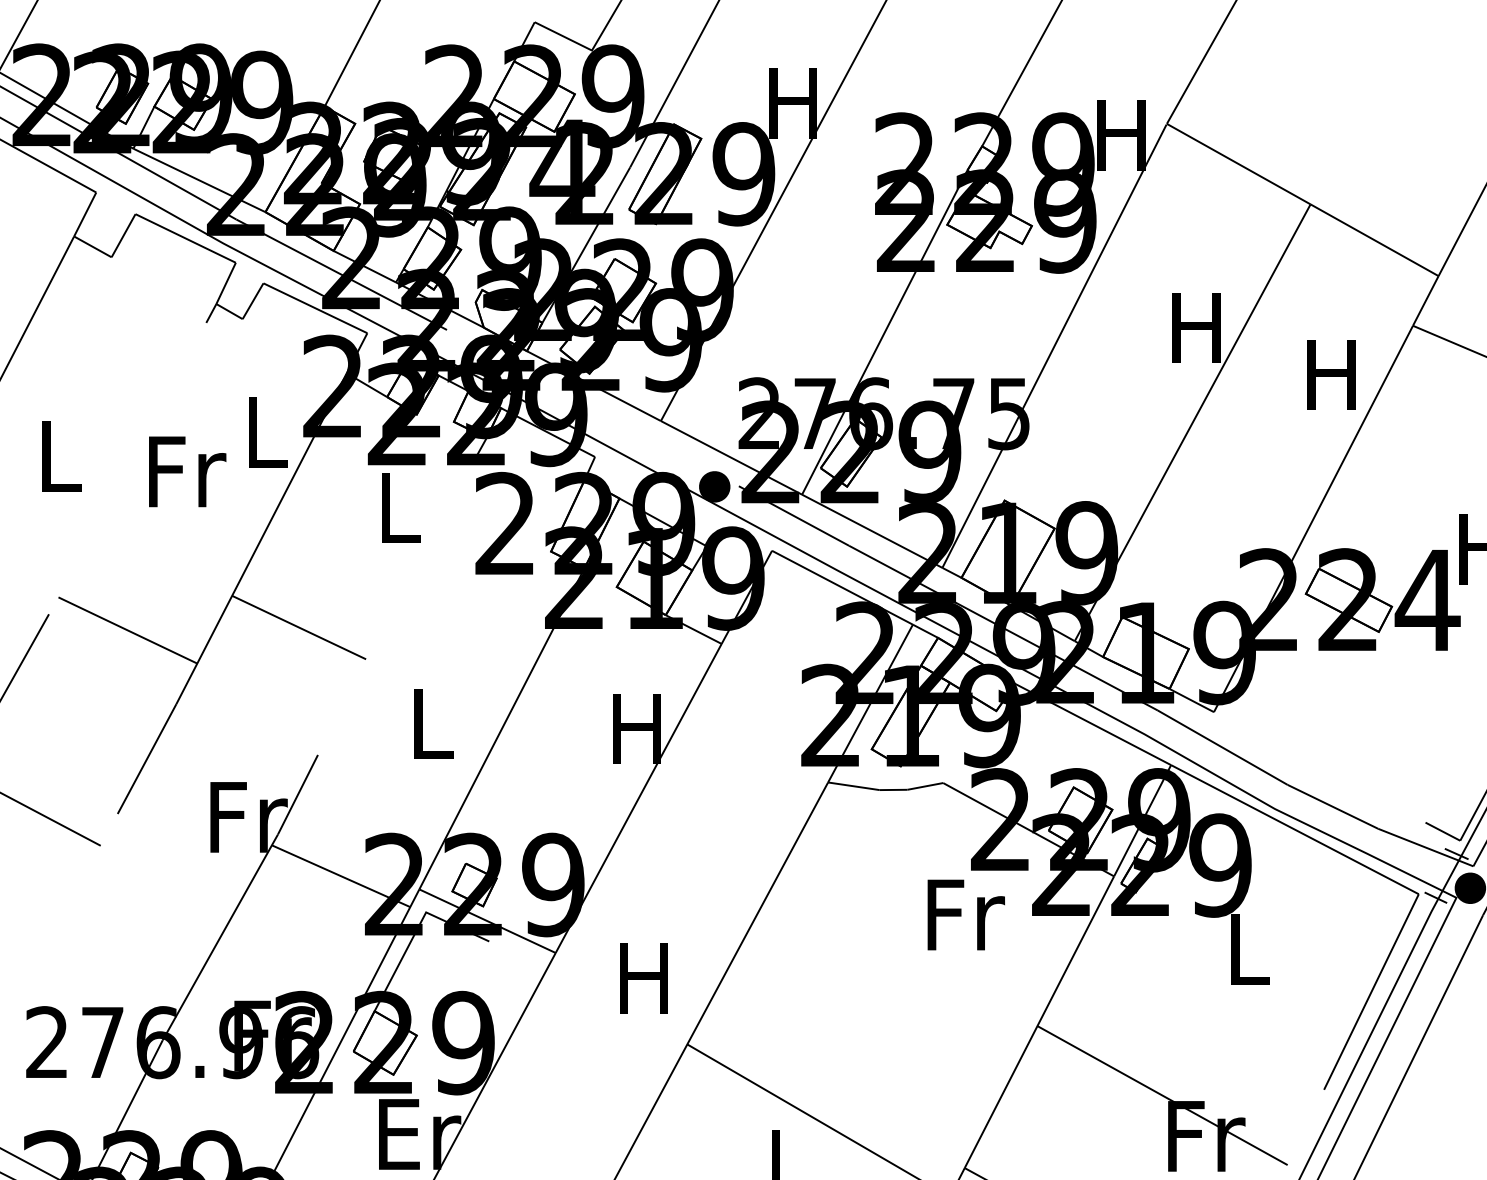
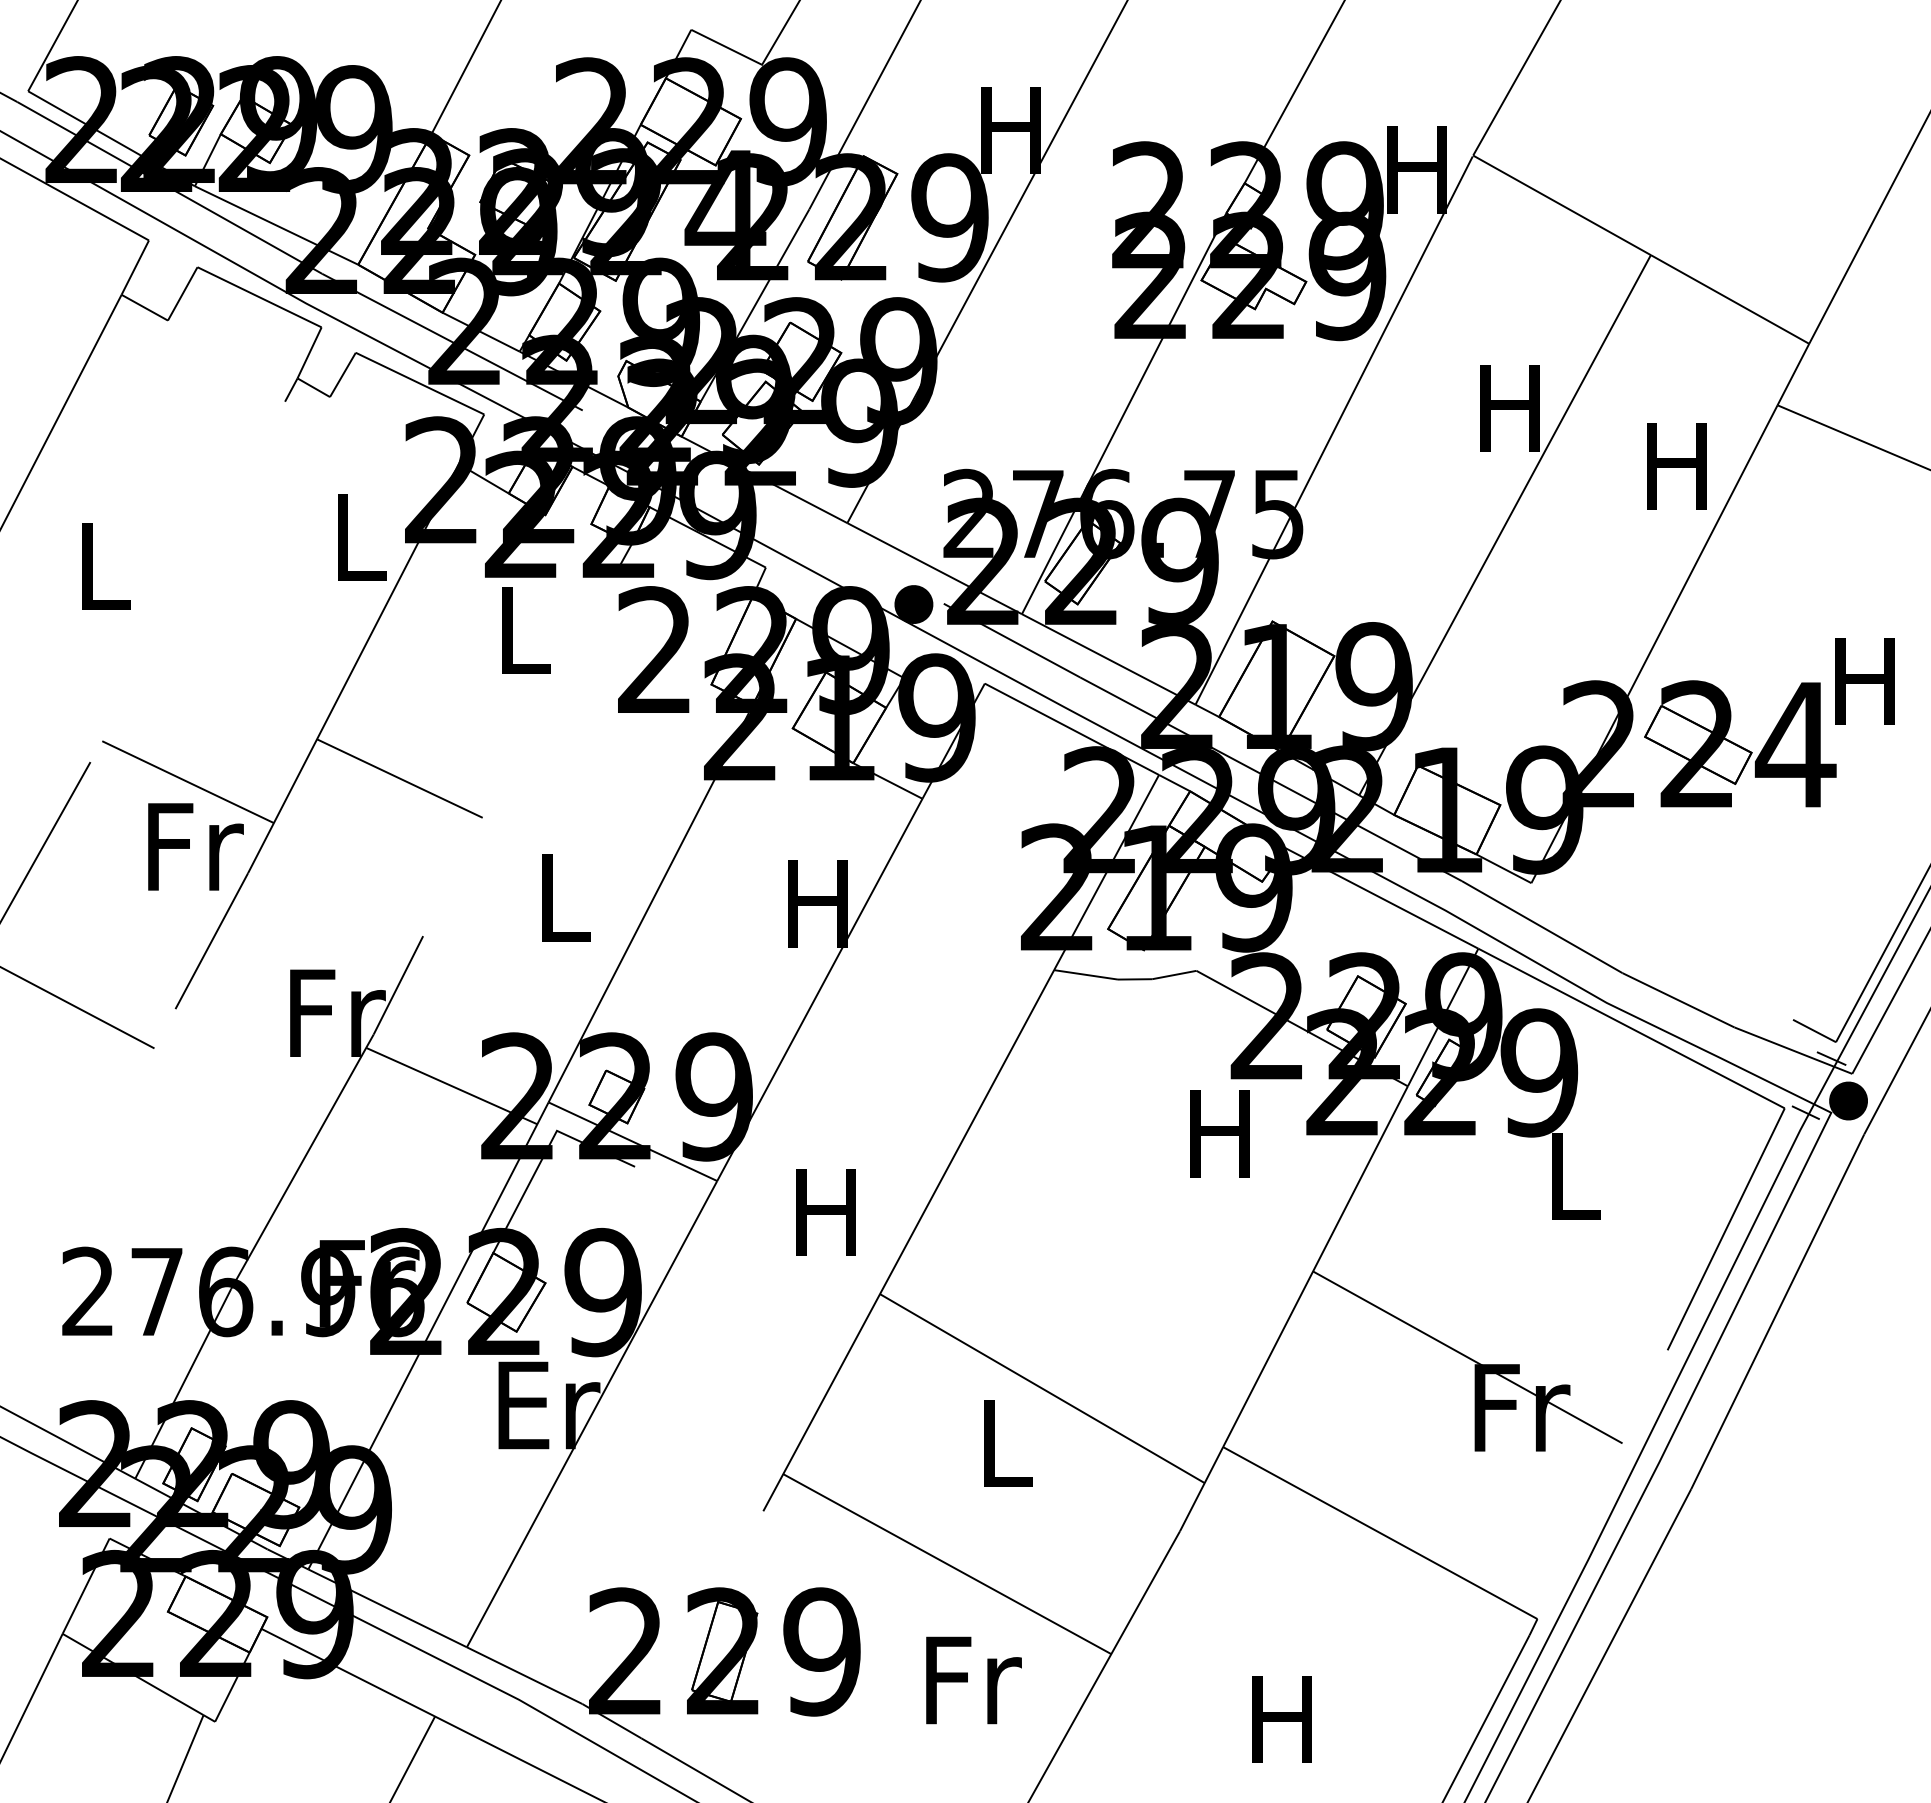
text: (187, 471) -> (195, 846), moved
text: (965, 914) -> (1224, 1133), Fr -> H

